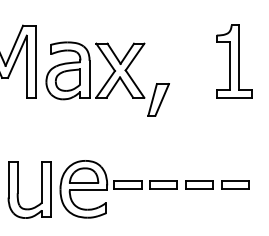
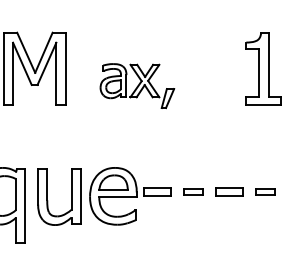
part: (107, 78) -> (137, 85), size x0.6
part: (163, 184) -> (193, 191), size x0.7
part: (235, 184) -> (265, 191), size x0.7

